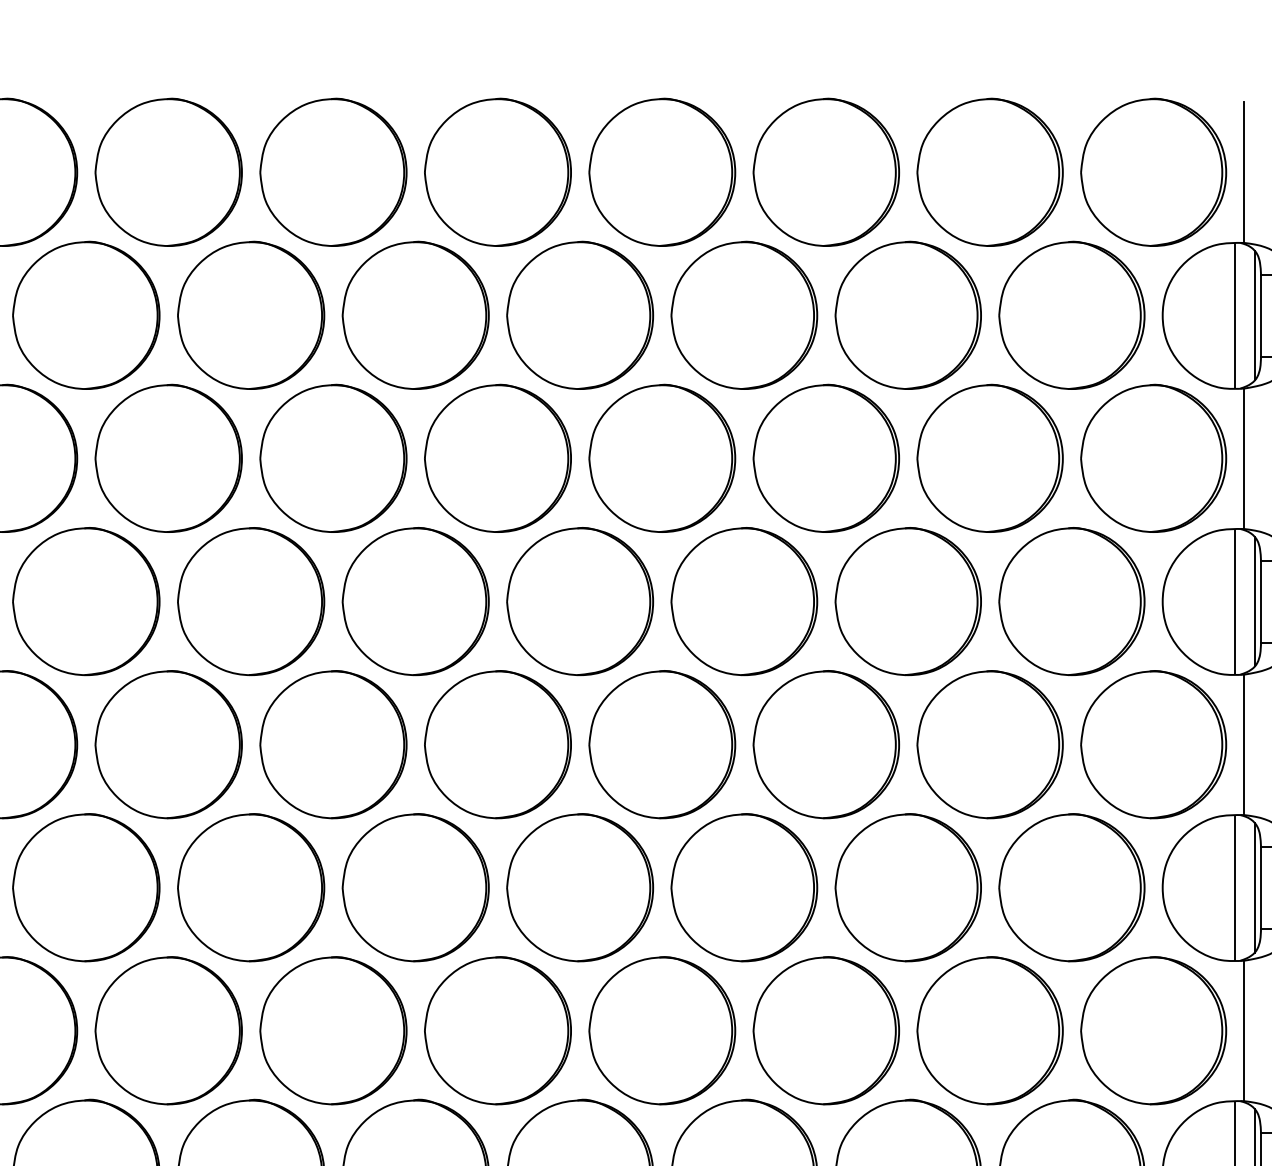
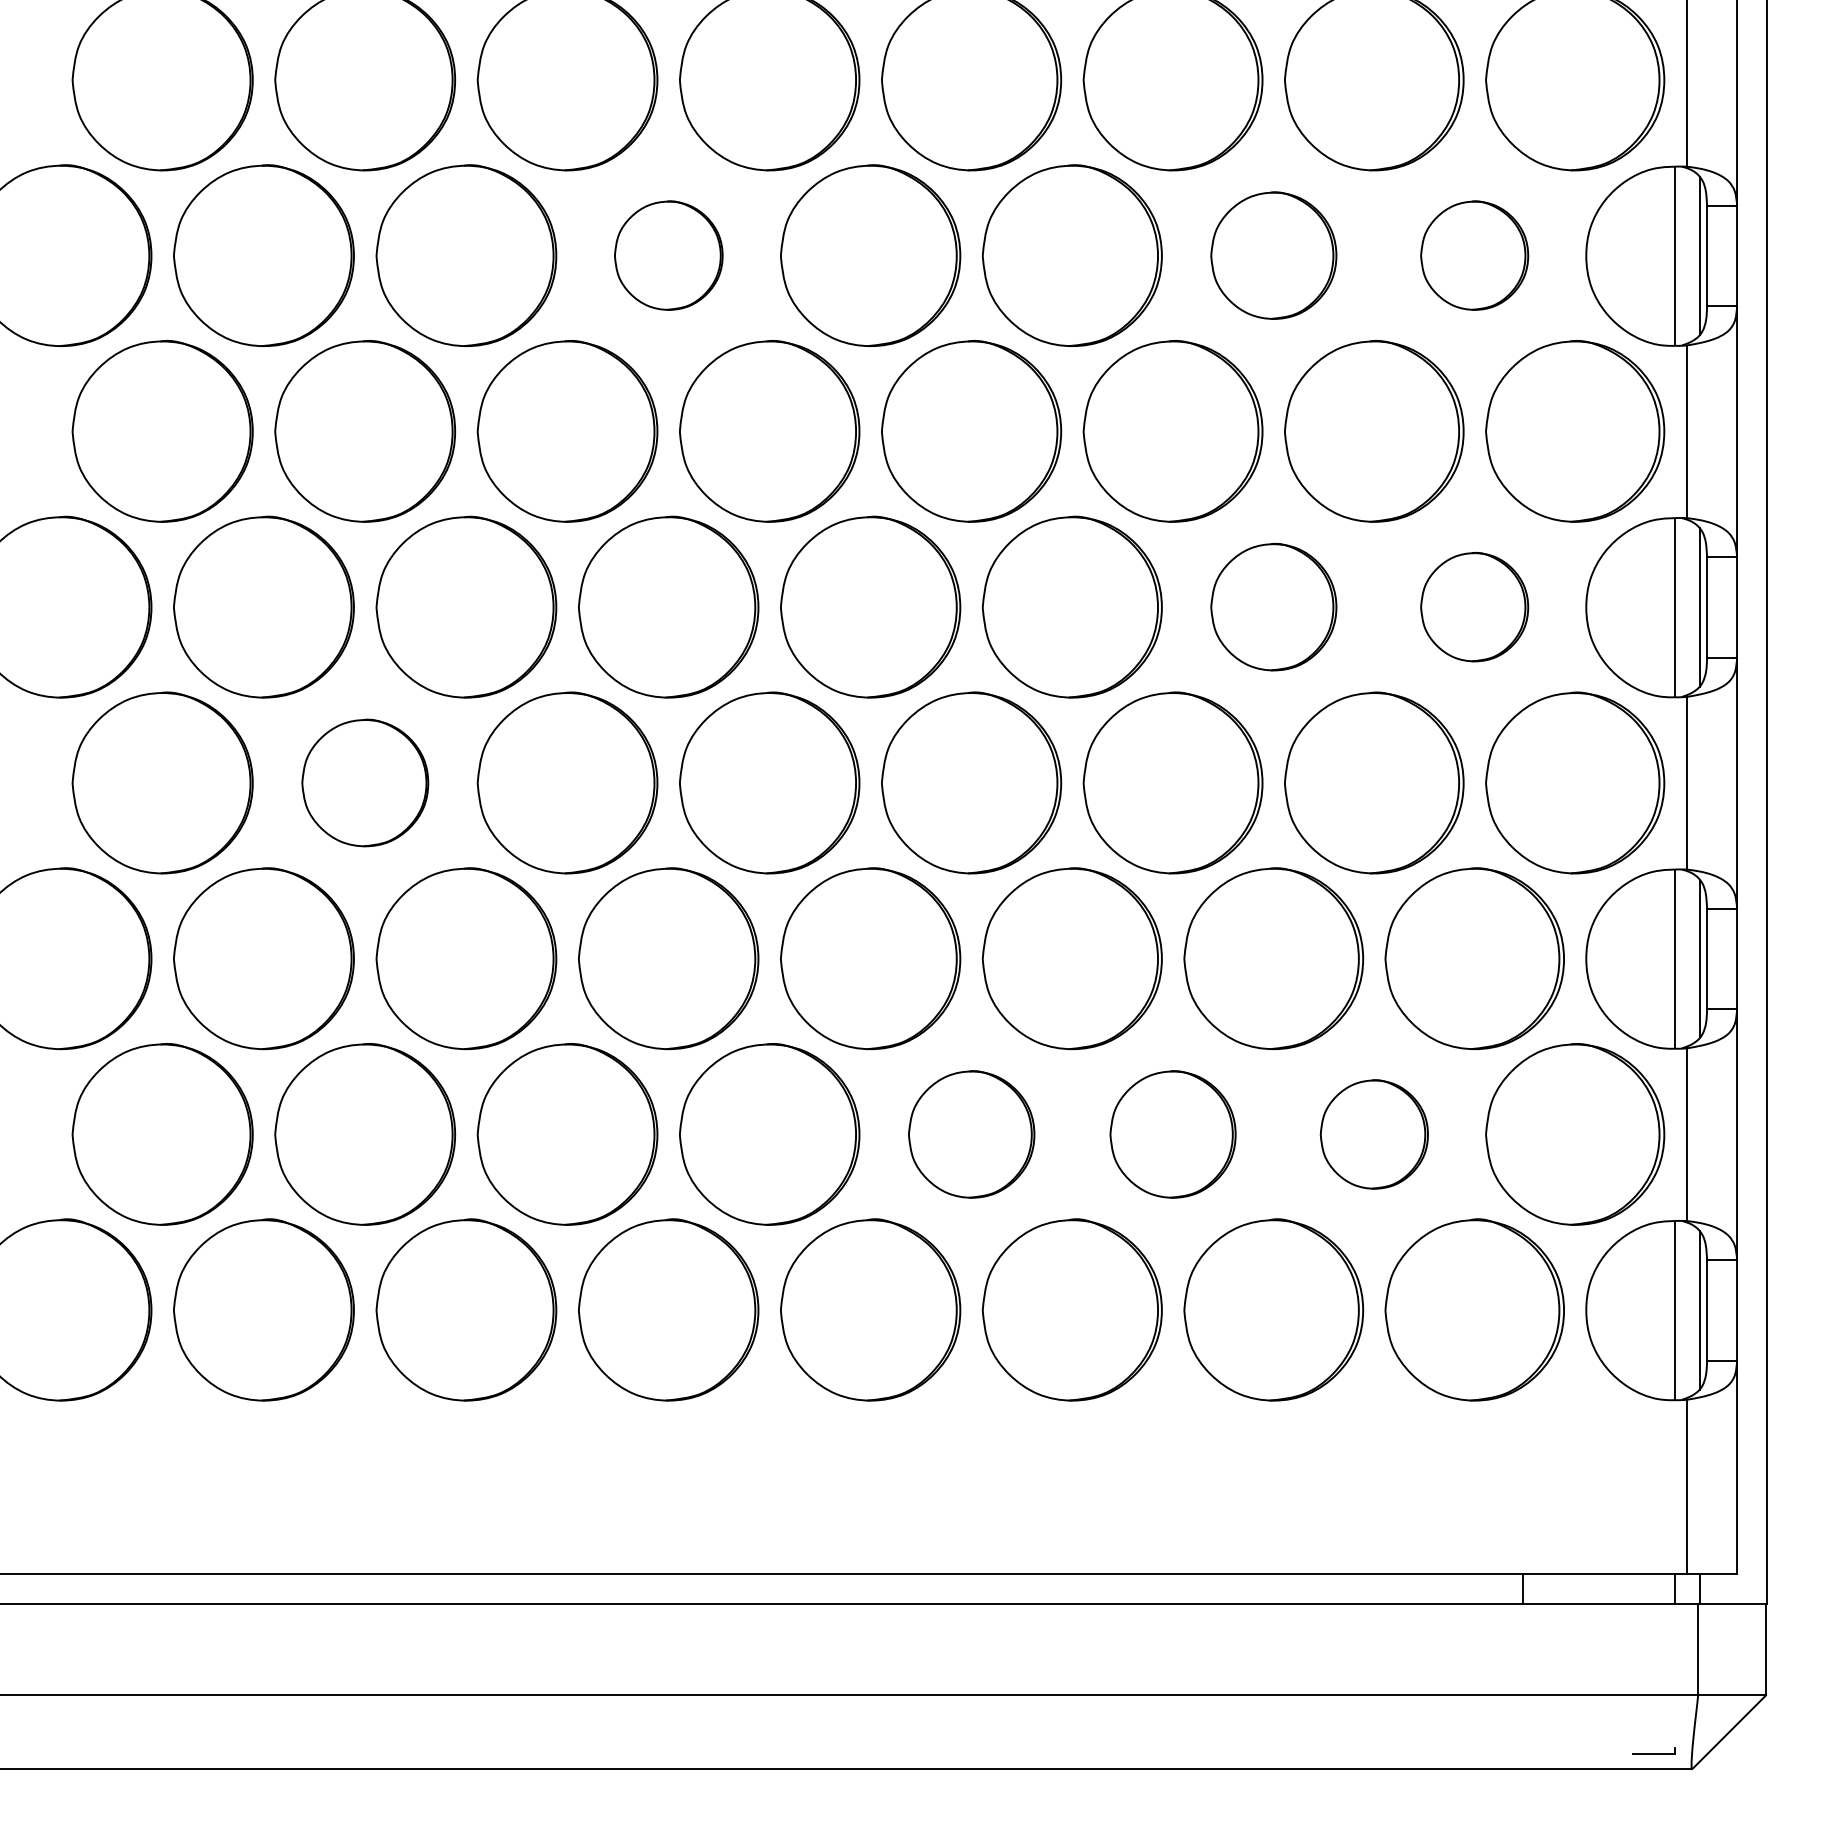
part: (415, 315) -> (668, 255), size x0.6
part: (908, 315) -> (1273, 255), size x0.7
part: (1071, 315) -> (1474, 255), size x0.6
part: (908, 600) -> (1273, 606), size x0.7
part: (1071, 600) -> (1474, 606), size x0.6
part: (168, 744) -> (365, 782), size x0.7
part: (662, 1030) -> (971, 1134), size x0.7
part: (825, 1030) -> (1172, 1134), size x0.7
part: (990, 1030) -> (1374, 1134), size x0.6

